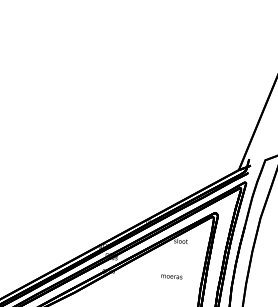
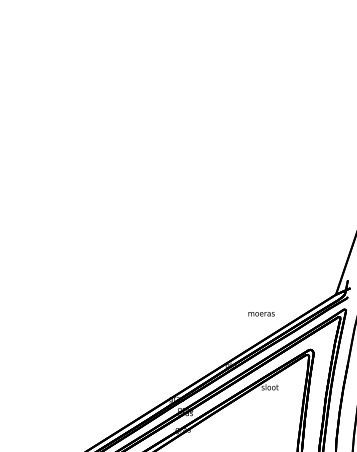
text: (171, 277) -> (261, 314), moved

